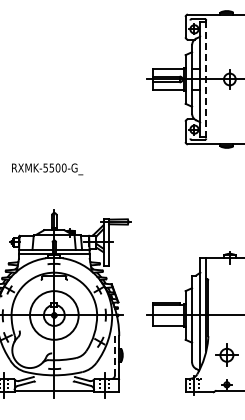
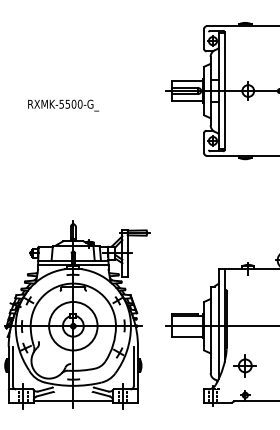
line: (206, 79) -> (224, 91), dashed -> solid
text: (47, 169) -> (63, 105), moved
line: (114, 355) -> (133, 366), dashed -> solid

